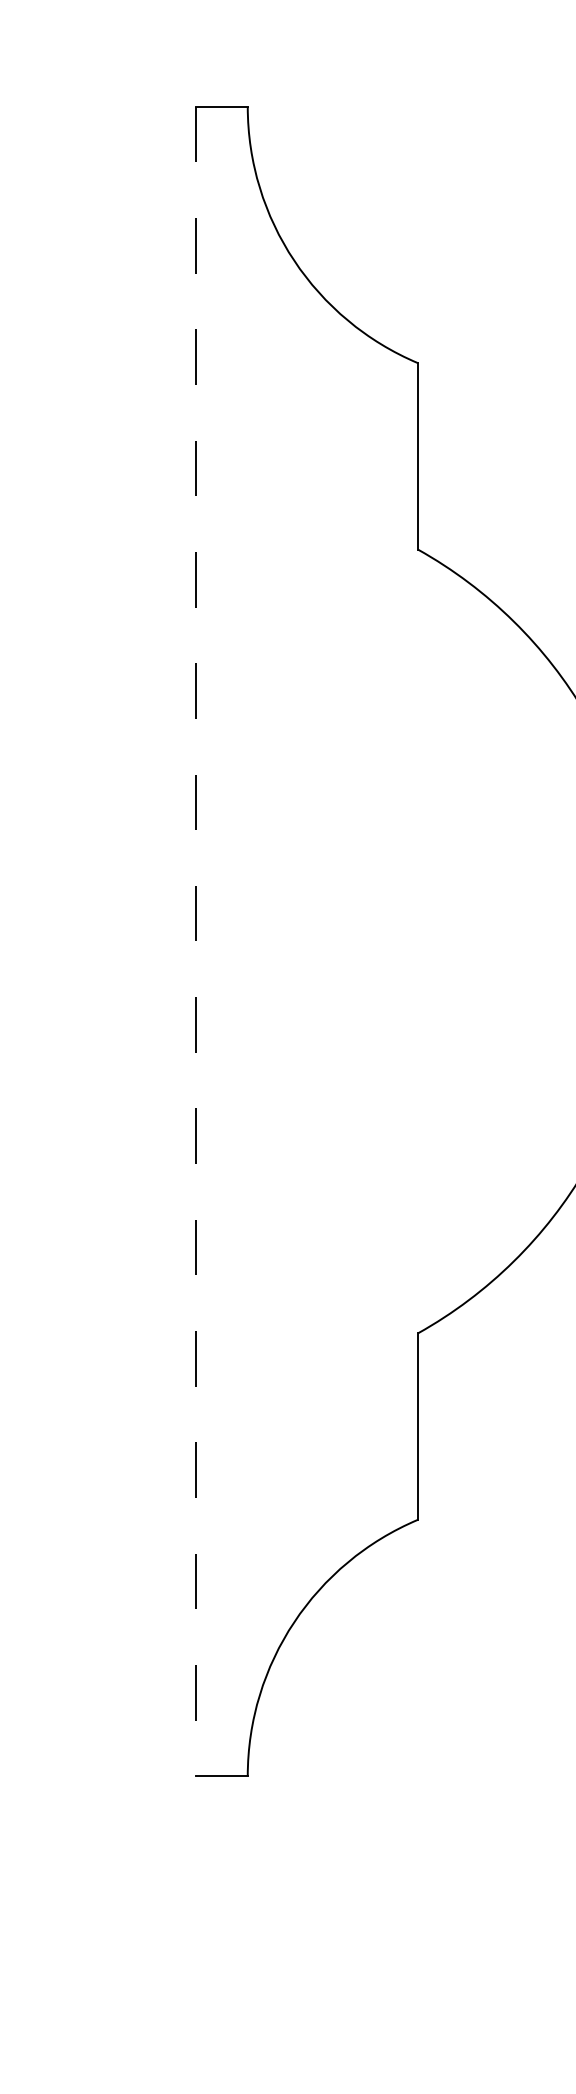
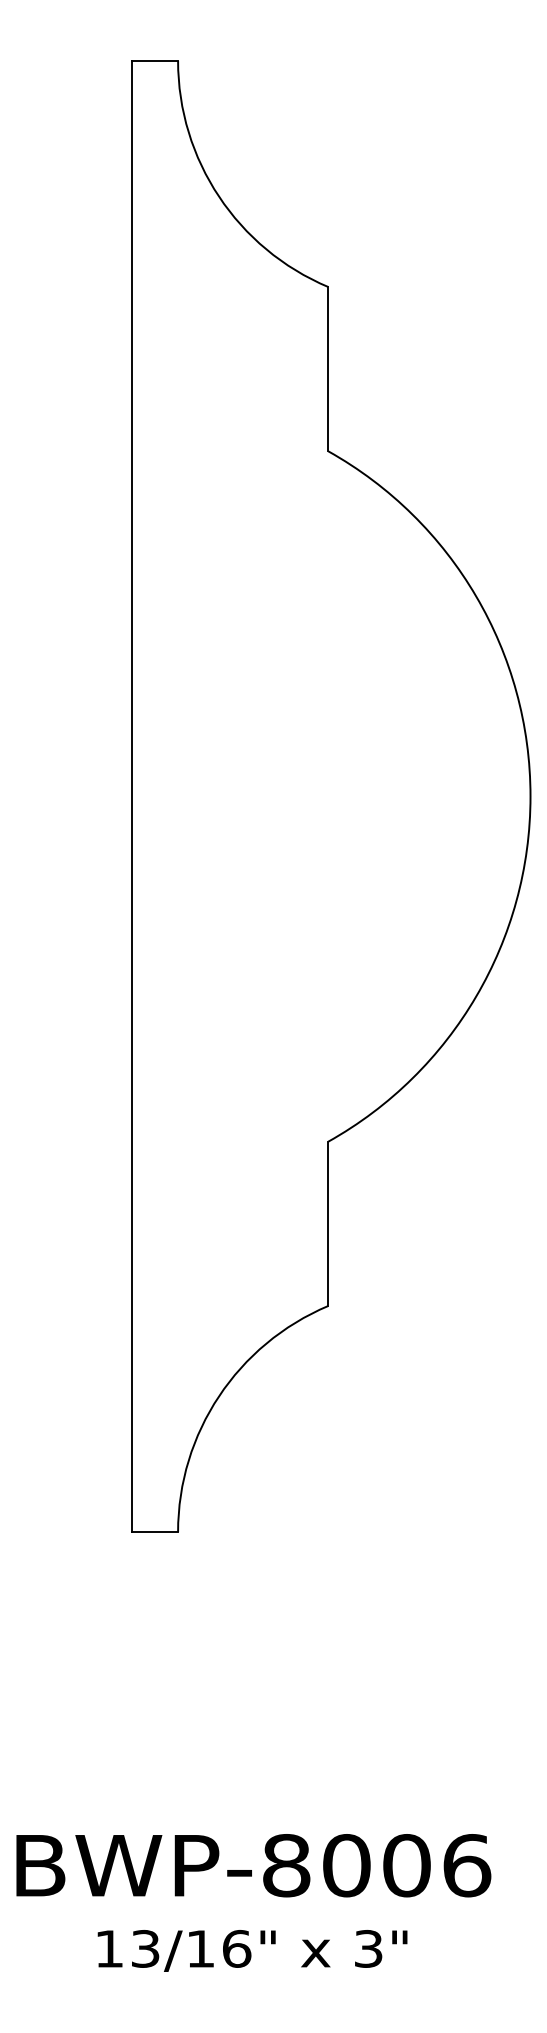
line: (196, 941) -> (132, 796), dashed -> solid

